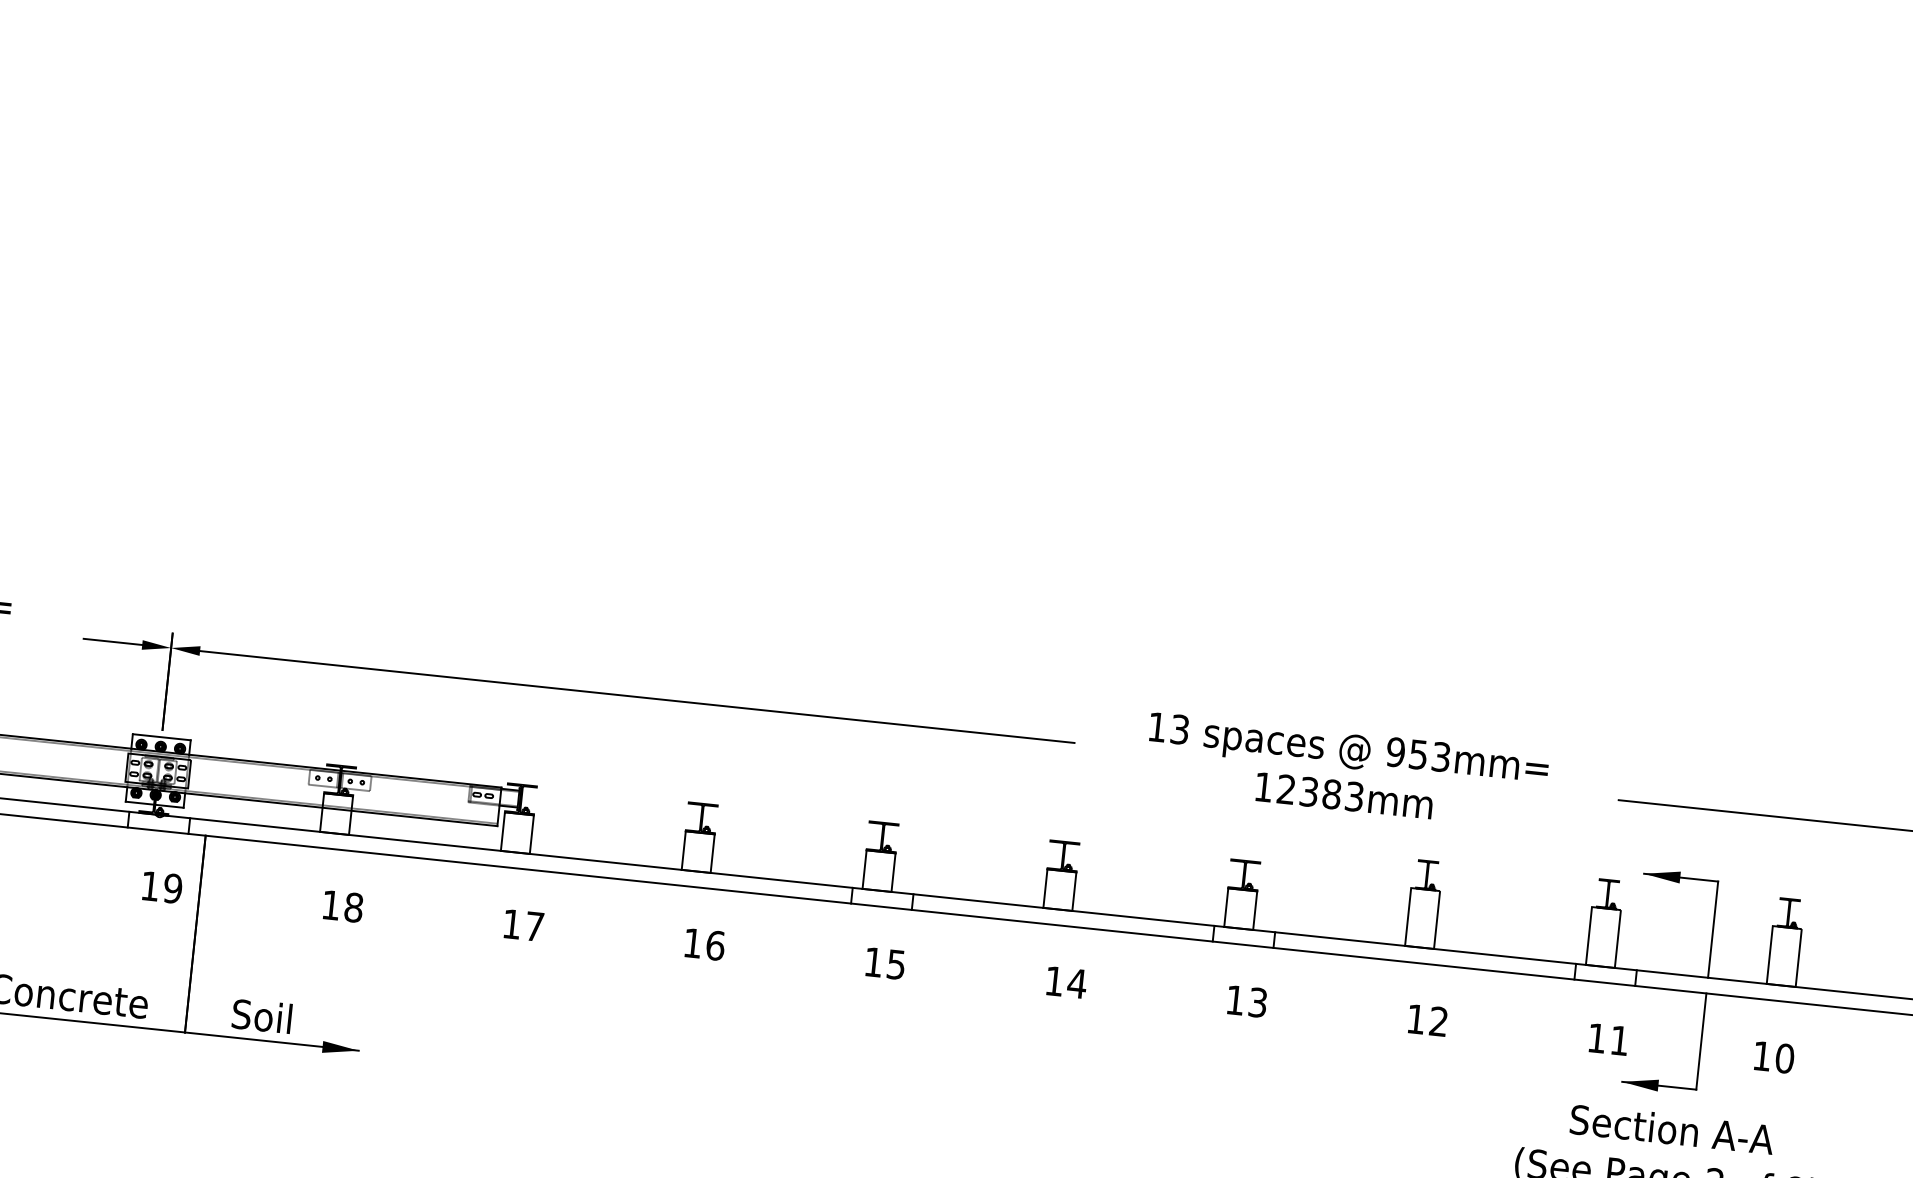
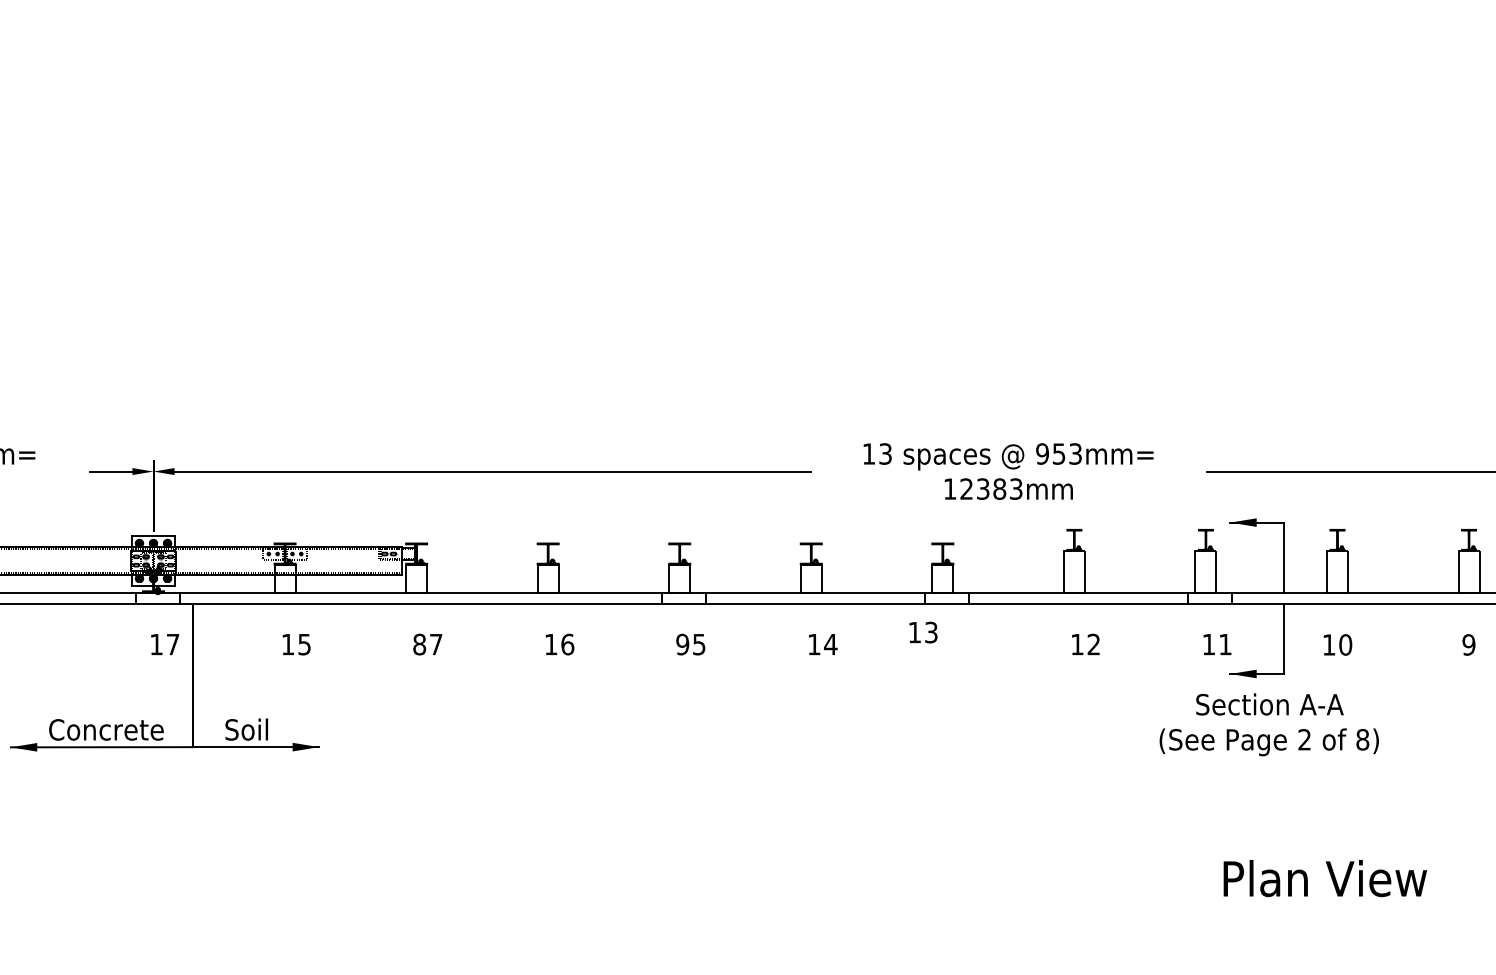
text: (172, 888) -> (172, 644), 19 -> 17
text: (353, 907) -> (304, 644), 18 -> 15
text: (511, 924) -> (419, 644), 17 -> 87
text: (873, 962) -> (682, 644), 15 -> 95
text: (1247, 1001) -> (923, 632), moved

